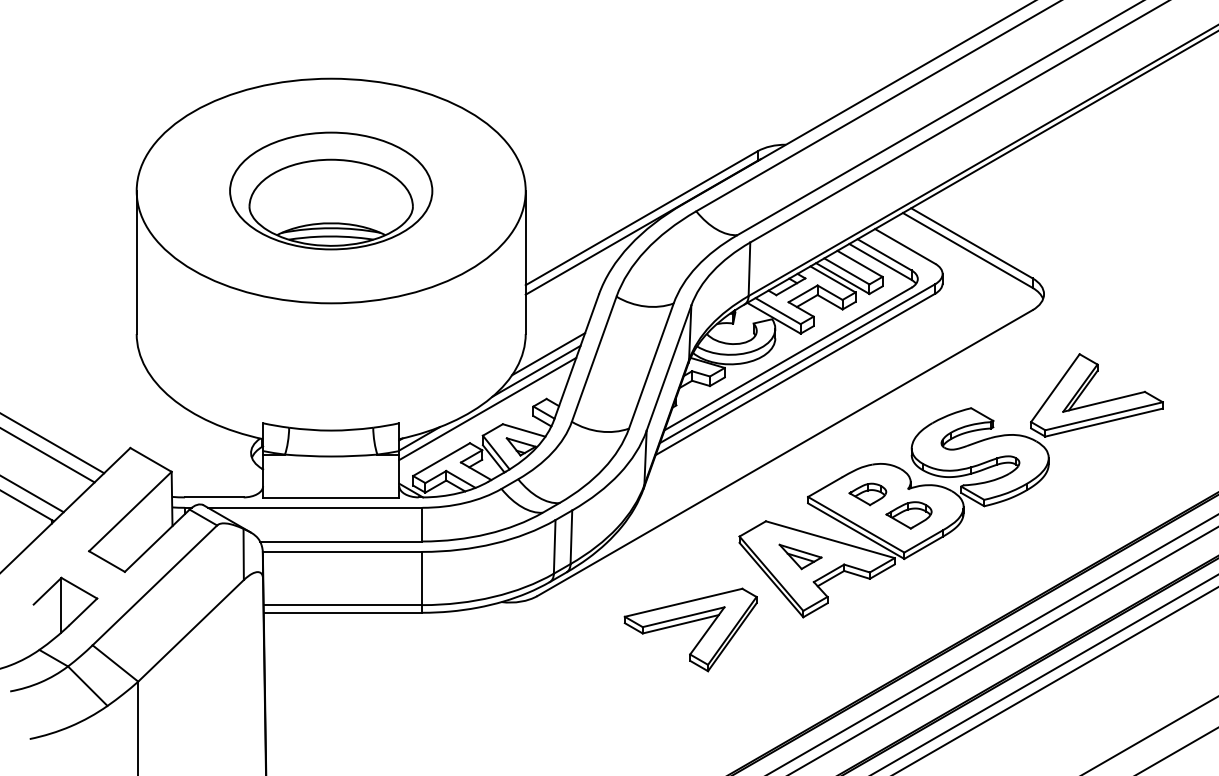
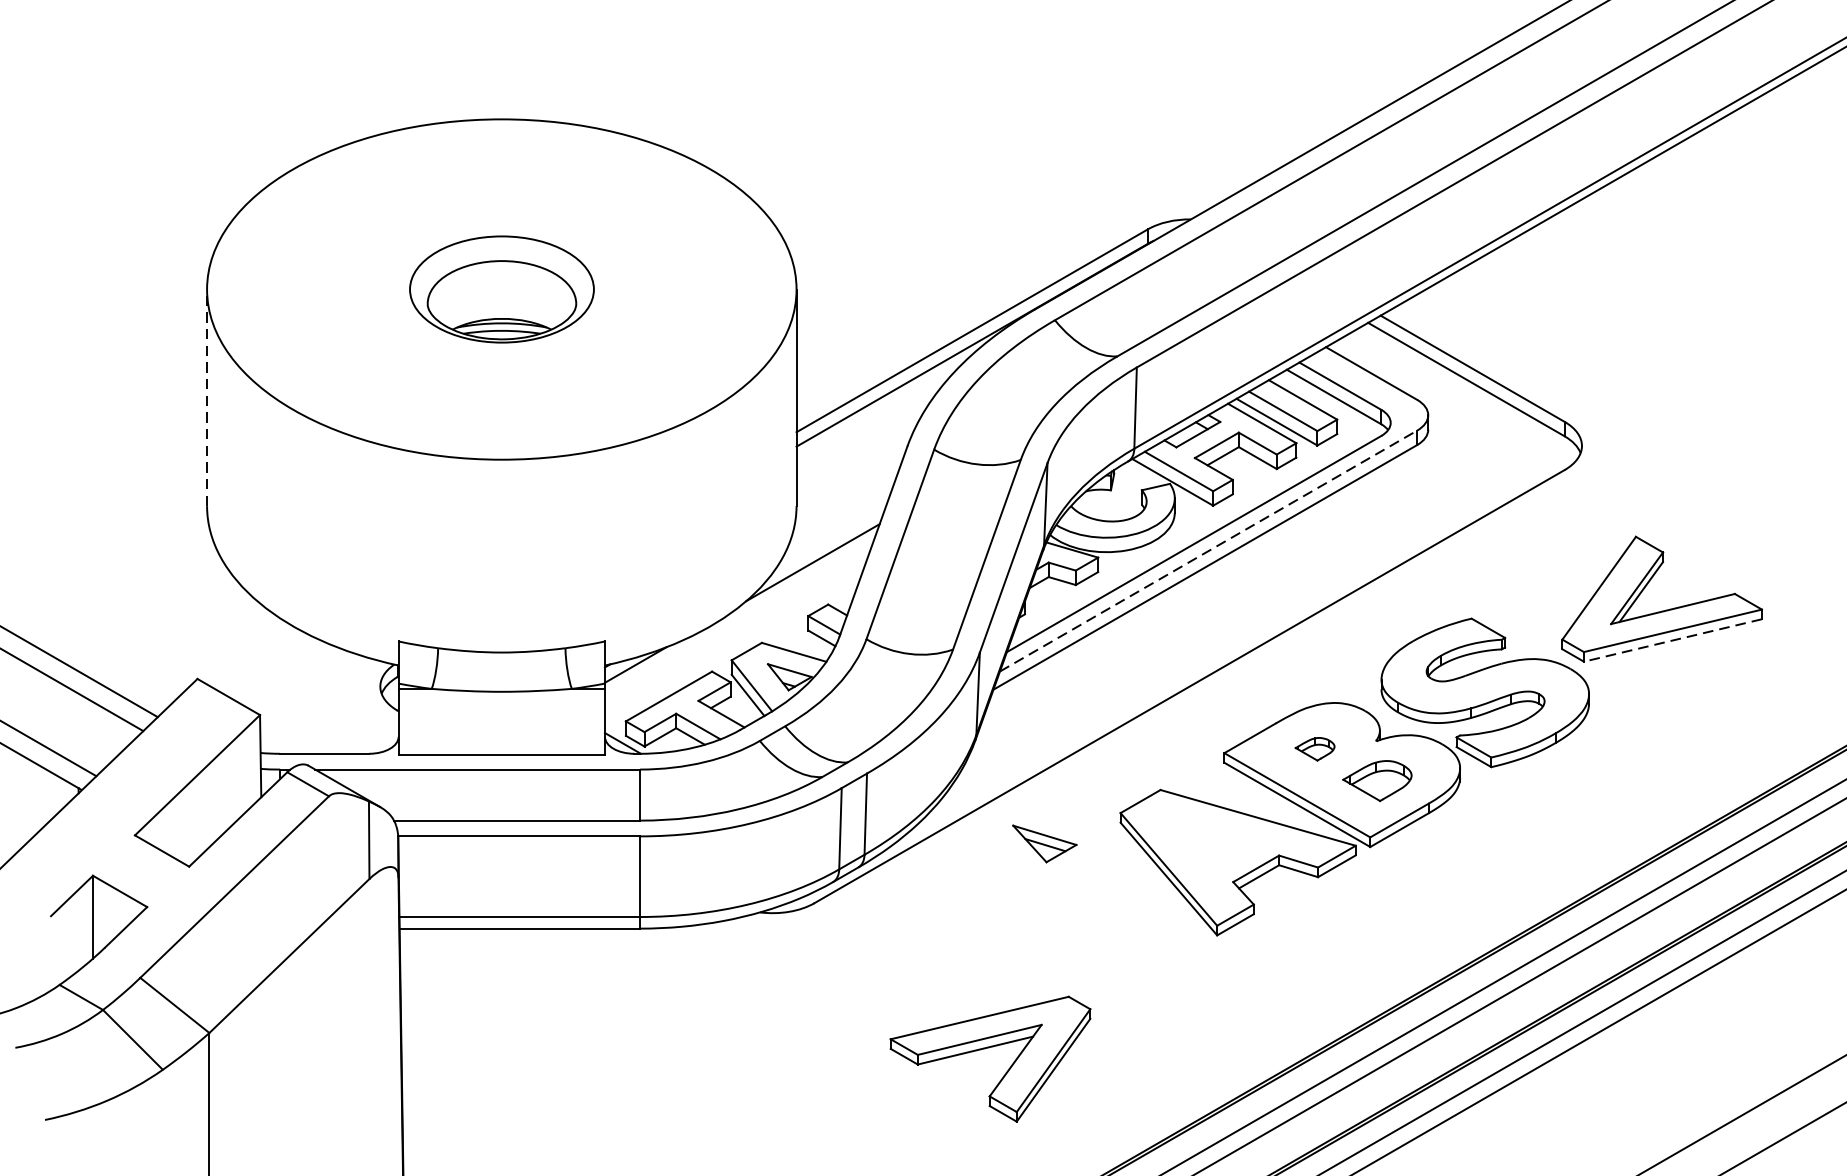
part: (331, 190) -> (502, 288), size x0.6
line: (136, 262) -> (206, 397), solid -> dashed
line: (548, 354) -> (831, 537), removed
line: (797, 363) -> (1208, 550), solid -> dashed
line: (487, 408) -> (738, 619), removed
line: (1103, 422) -> (1672, 640), solid -> dashed
part: (867, 494) -> (1314, 749), size x0.7
part: (800, 556) -> (1044, 843), moved
part: (689, 623) -> (988, 1049), moved

